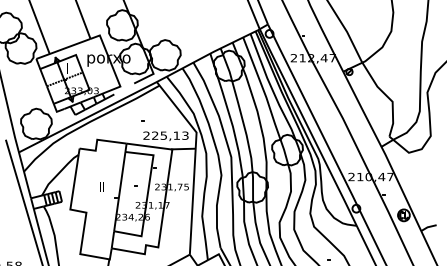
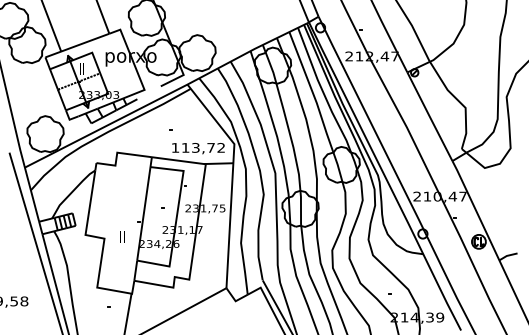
text: (66, 68) -> (81, 68), I -> II
text: (165, 135) -> (197, 147), 225,13 -> 113,72
text: (101, 187) -> (122, 236), moved

